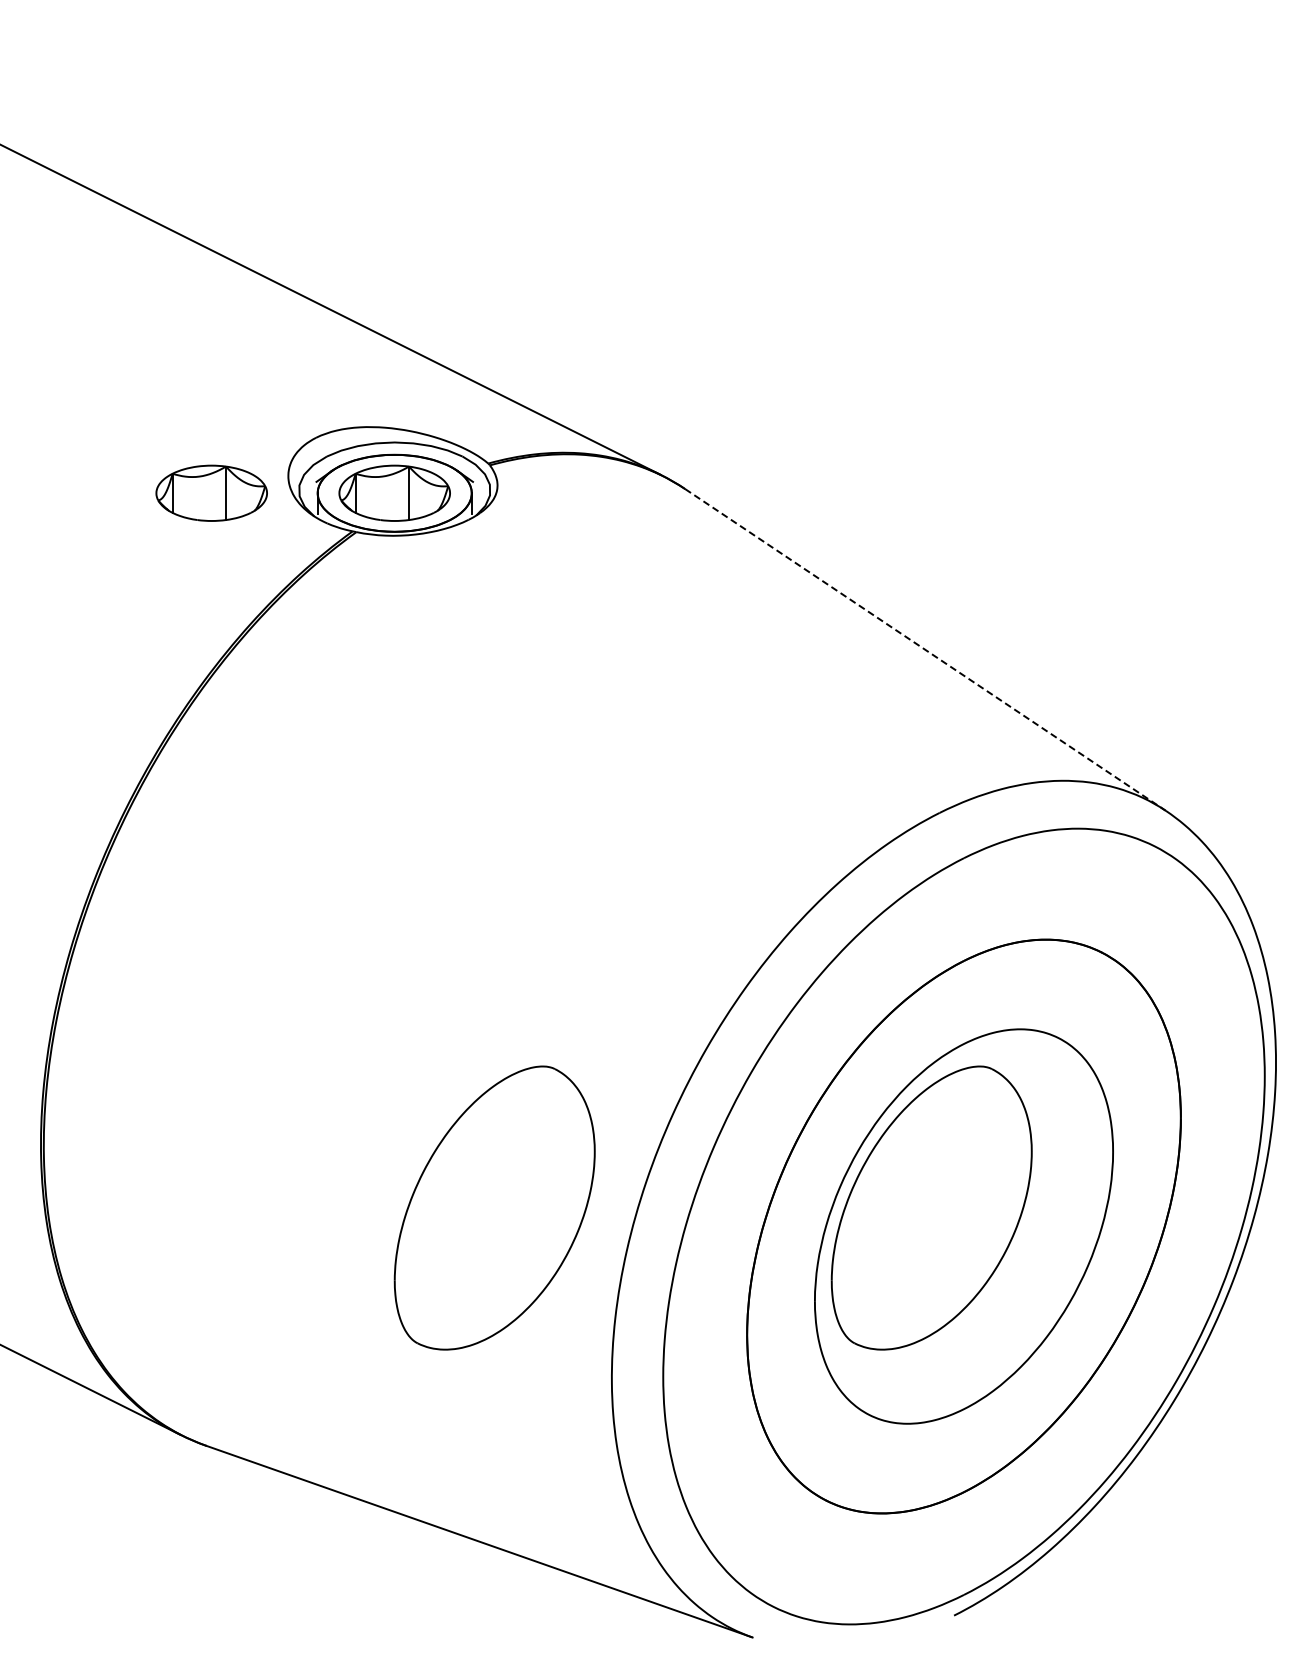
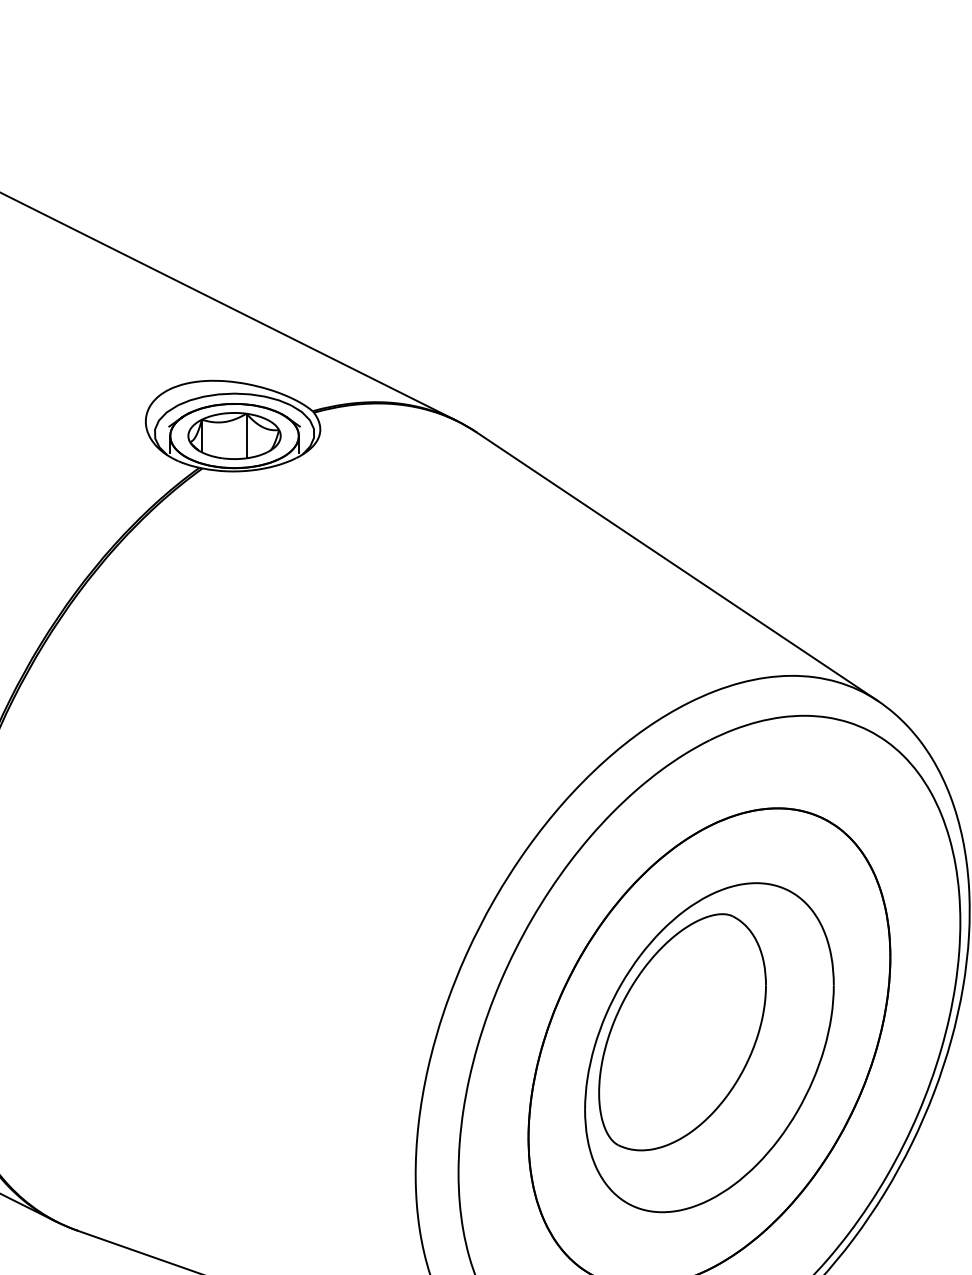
part: (211, 492) -> (81, 435), removed
line: (925, 650) -> (677, 567), dashed -> solid
part: (494, 1207) -> (317, 1031), removed

